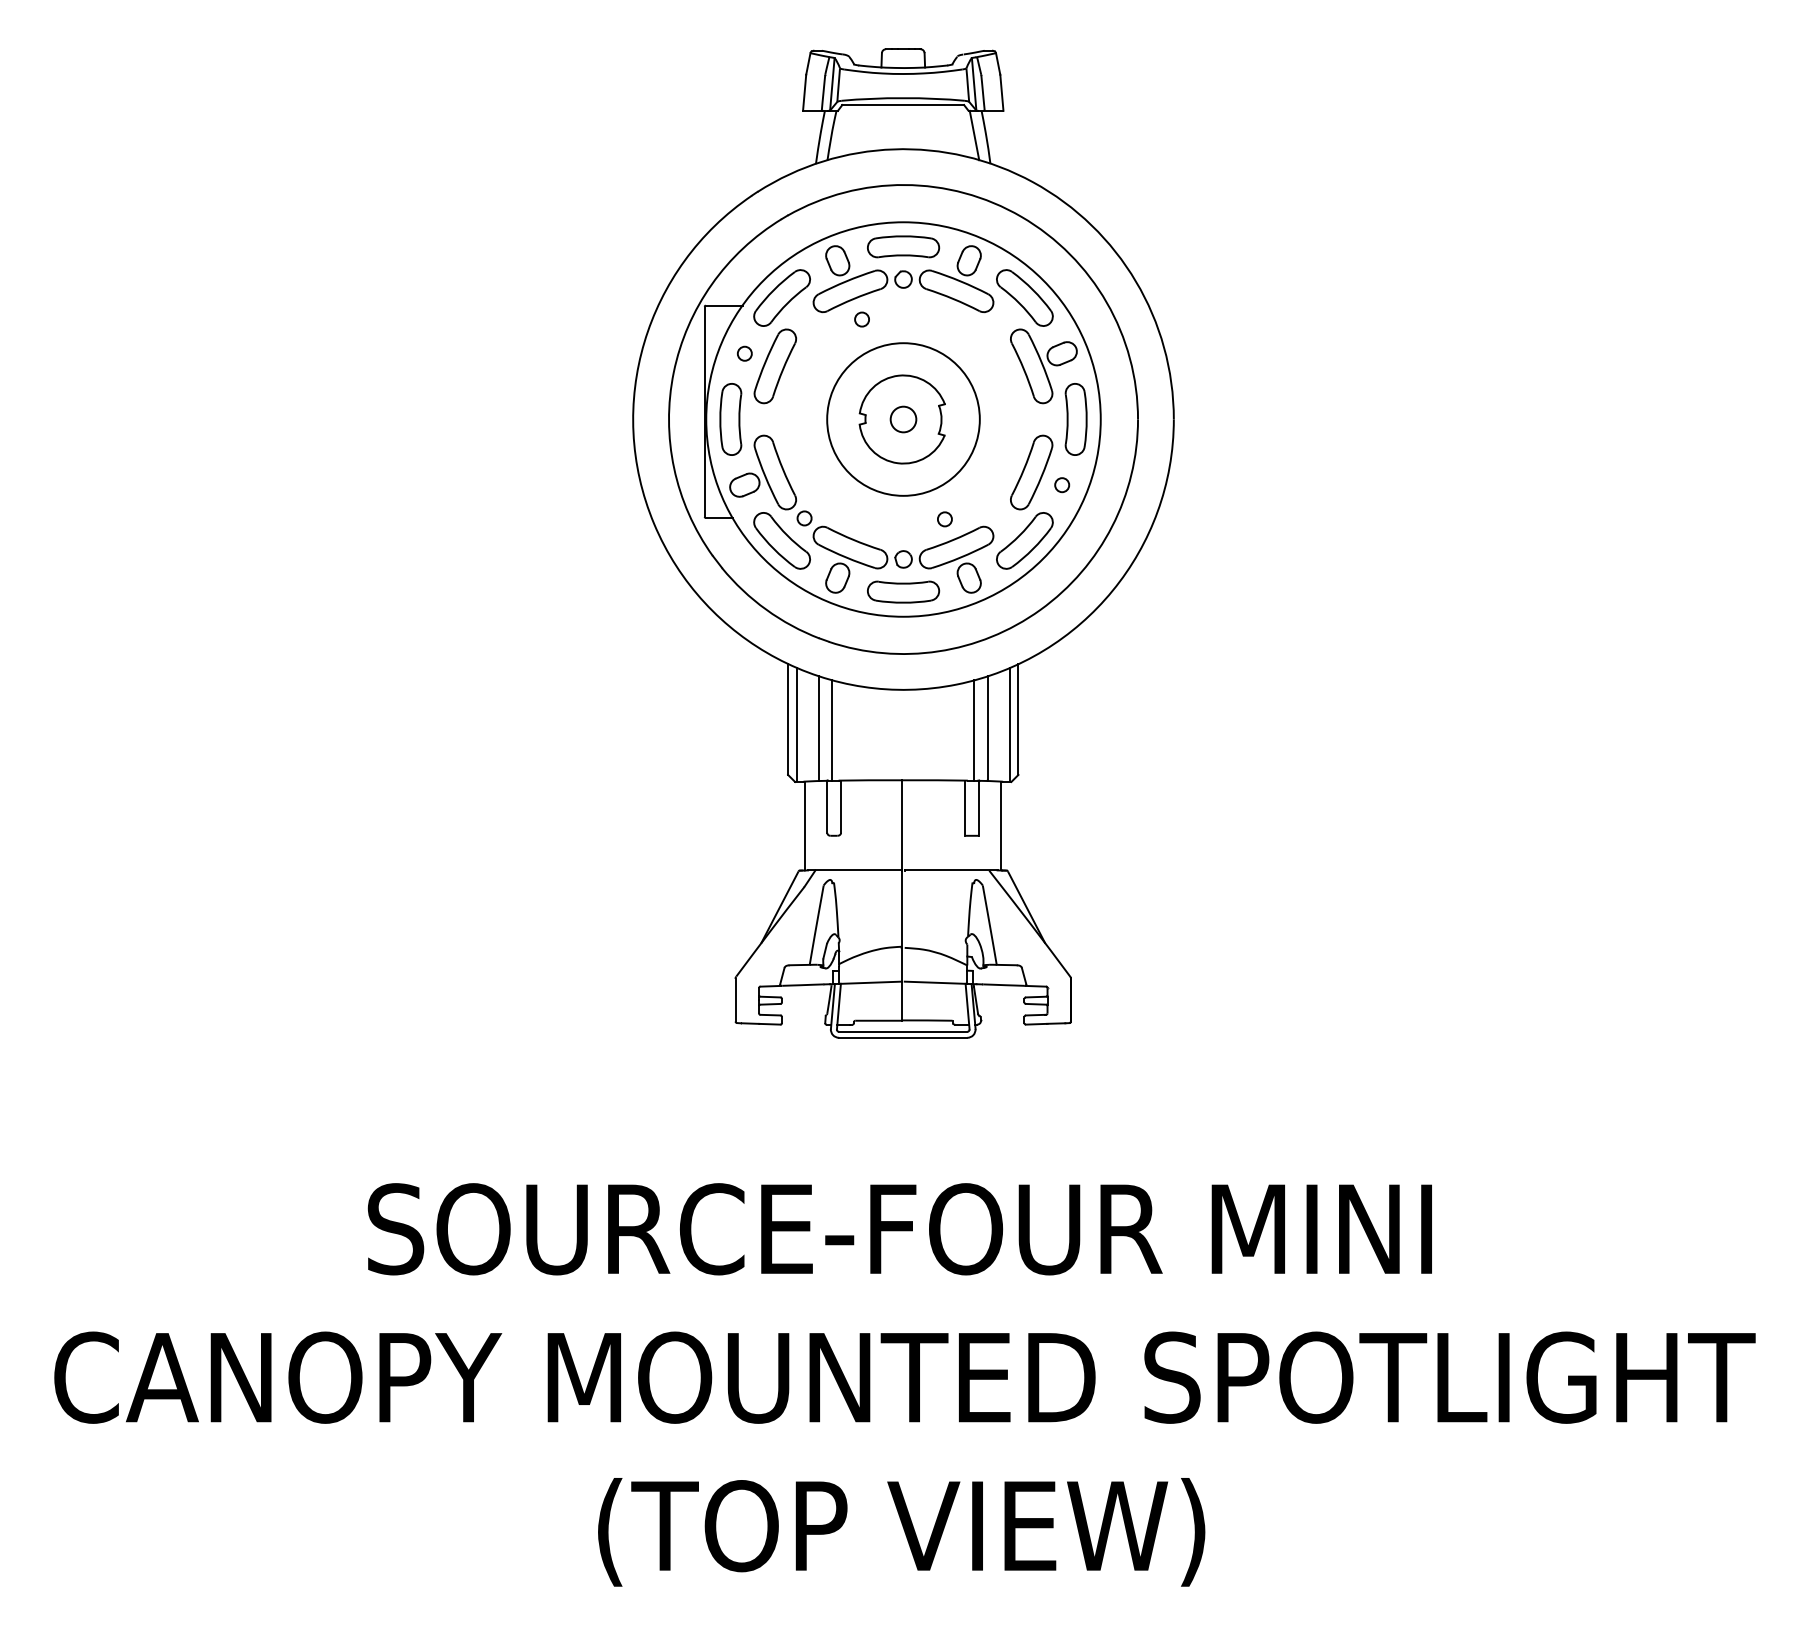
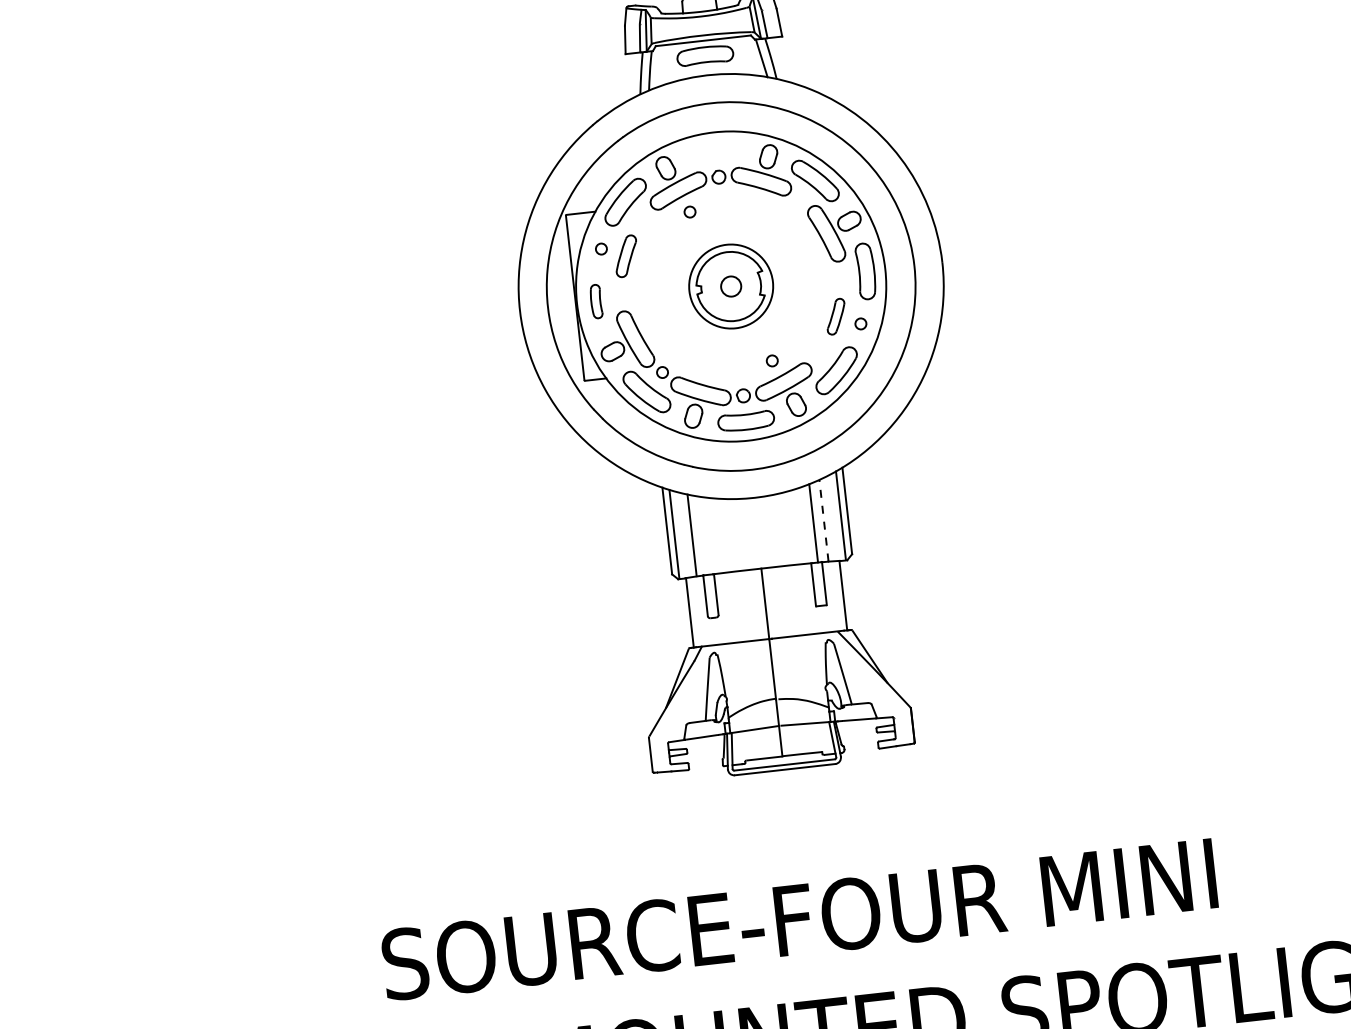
part: (903, 246) -> (705, 55), moved
part: (775, 366) -> (626, 256), size x0.7
part: (730, 419) -> (595, 301), size x0.6
circle: (903, 419) -> (731, 286), size x0.7
part: (1031, 472) -> (835, 316), size x0.6
line: (987, 728) -> (823, 520), solid -> dashed
line: (832, 730) -> (702, 535), removed

